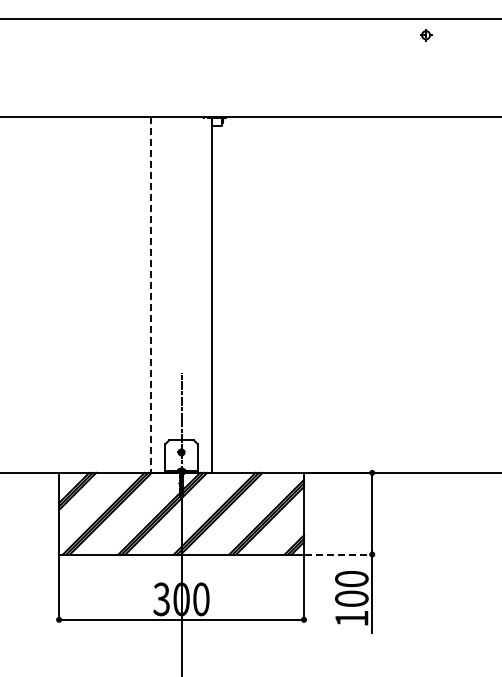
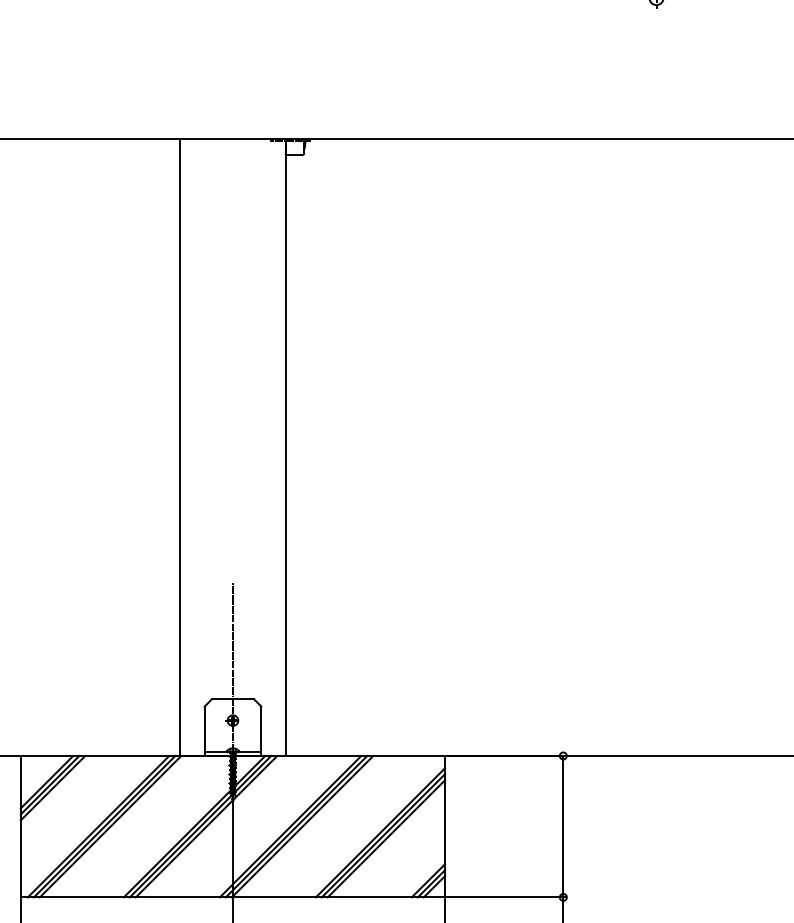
line: (150, 294) -> (179, 447), dashed -> solid
line: (339, 554) -> (506, 897), dashed -> solid

